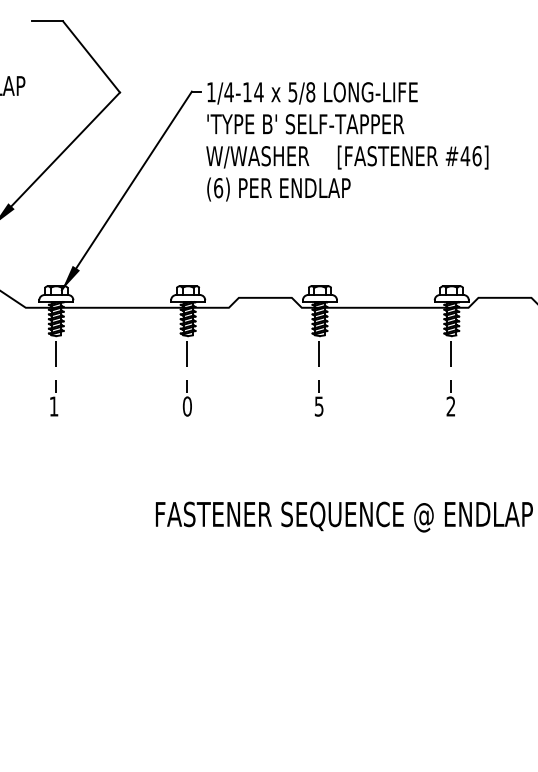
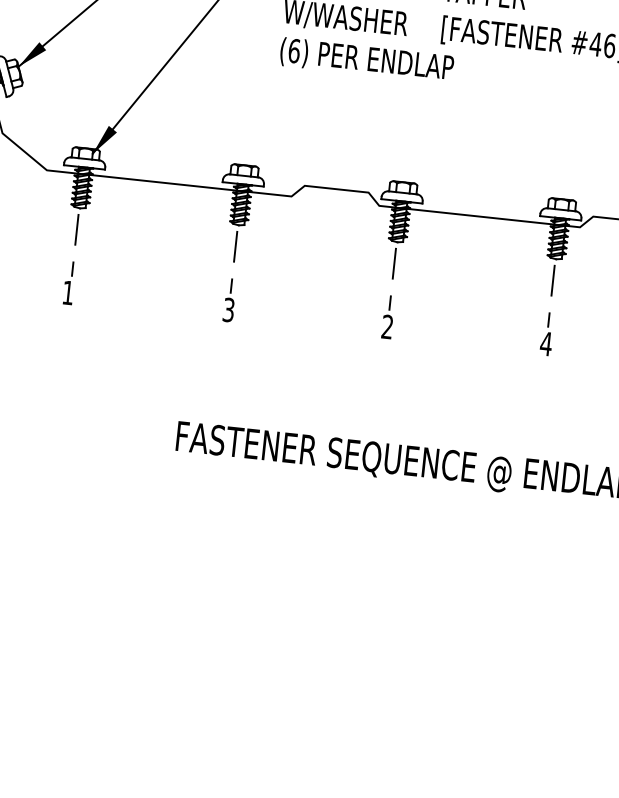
text: (186, 406) -> (227, 309), 0 -> 3
text: (318, 406) -> (386, 326), 5 -> 2
text: (450, 406) -> (545, 343), 2 -> 4

